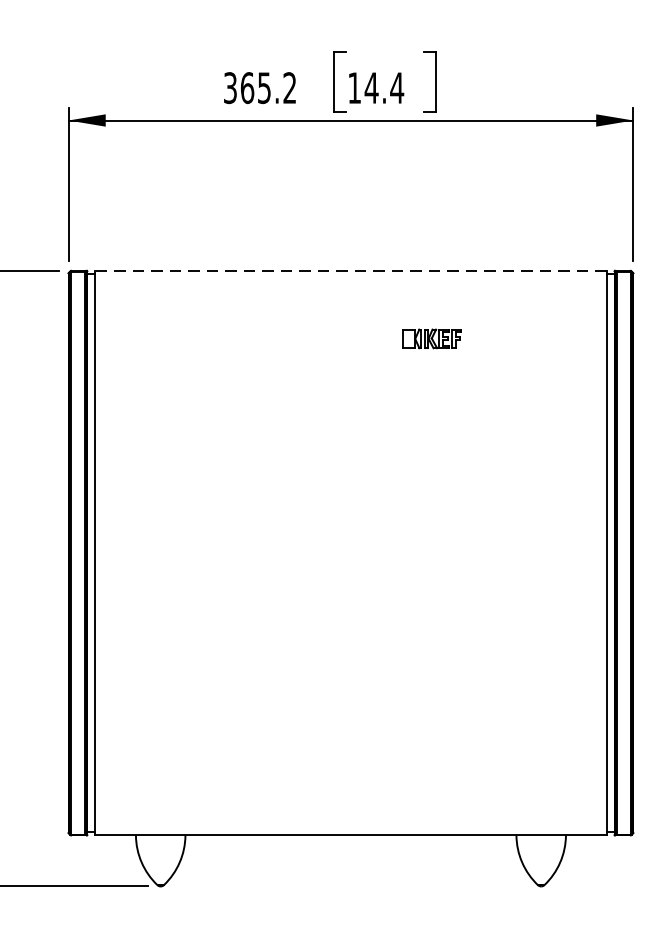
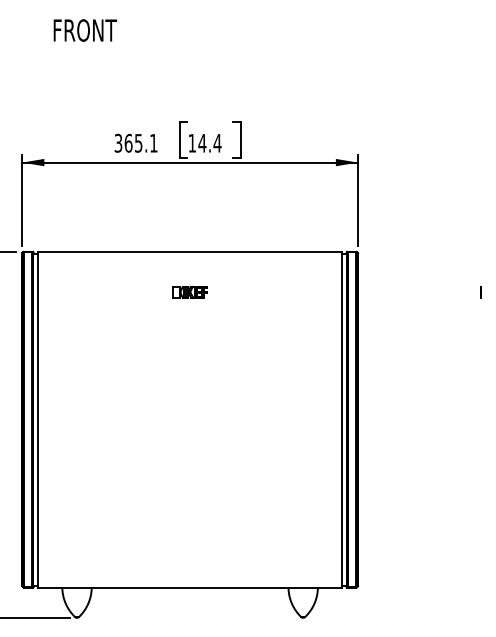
text: (289, 86) -> (153, 142), 365.2 -> 365.1
line: (349, 270) -> (189, 251), dashed -> solid
part: (430, 337) -> (189, 291), moved

